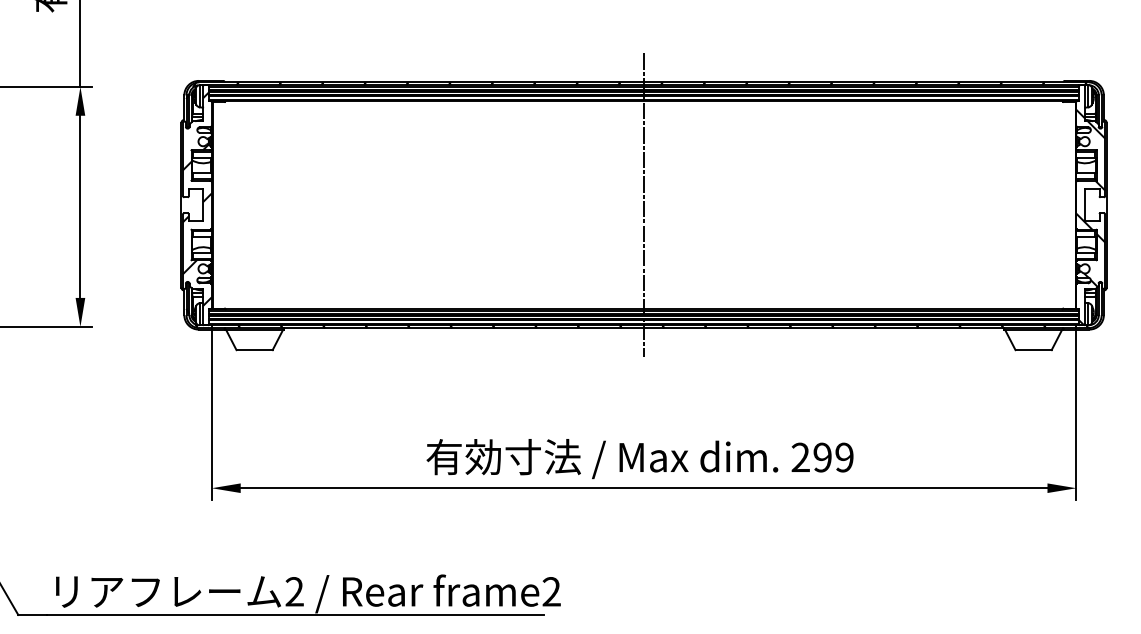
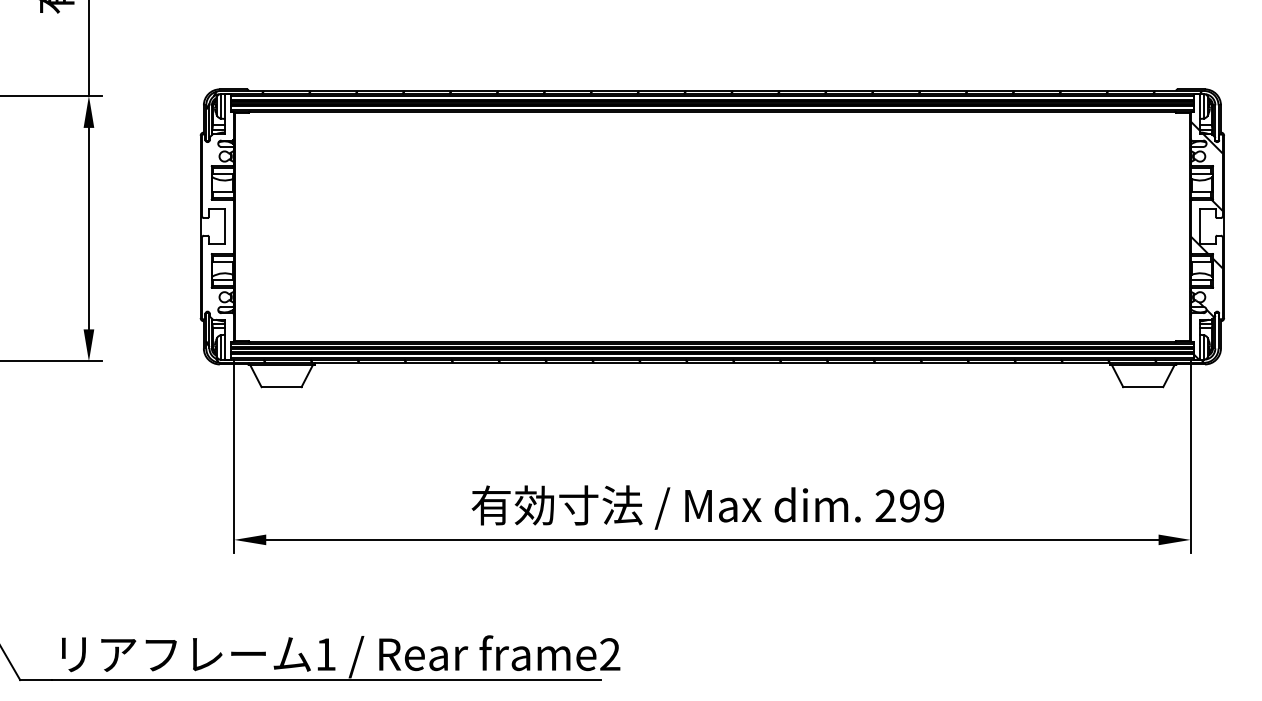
hatch: (196, 198) -> (217, 219), removed
line: (644, 205) -> (712, 227), removed
text: (294, 591) -> (325, 654), 2 -> 1

